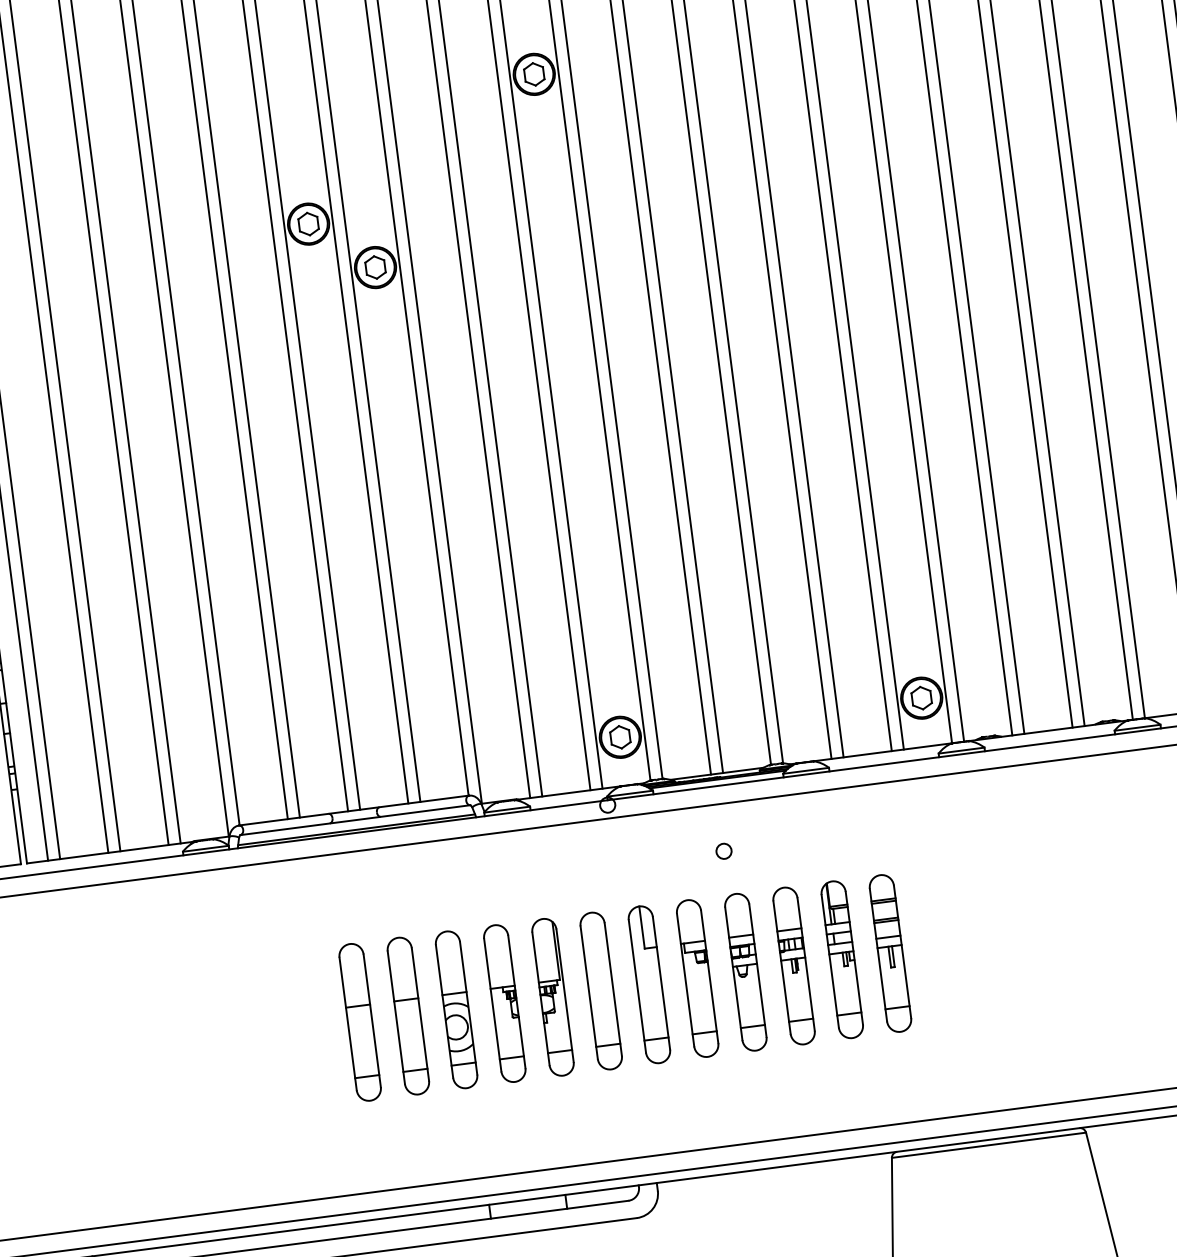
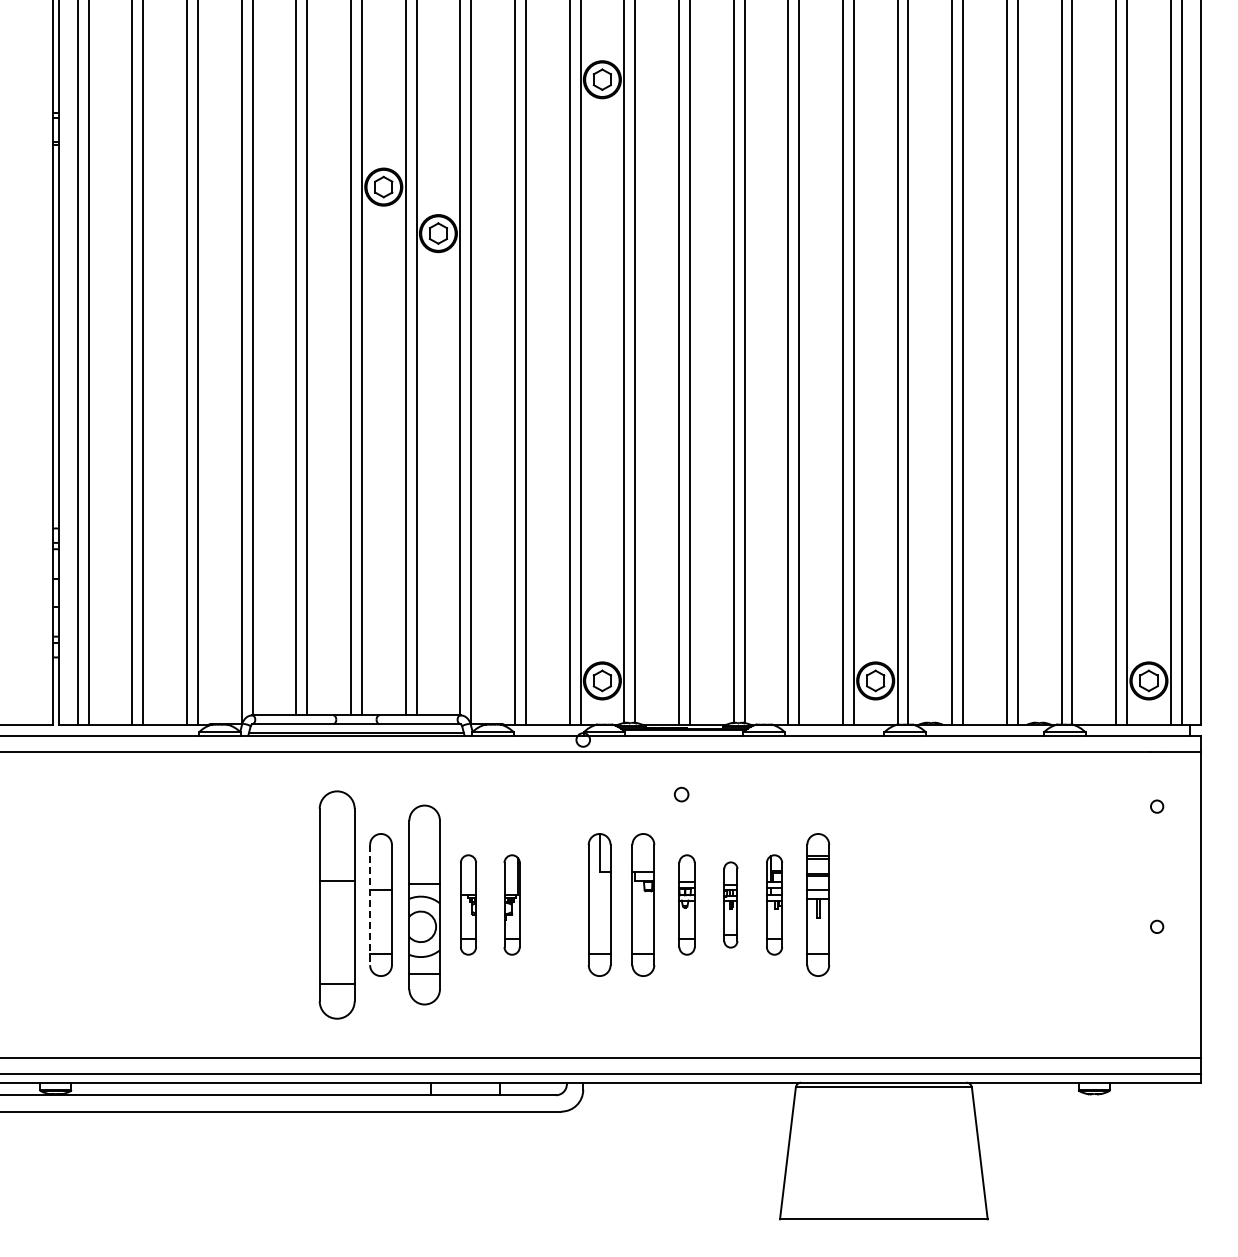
part: (842, 959) -> (774, 904), size x0.7
part: (793, 965) -> (730, 904), size x0.6
part: (745, 971) -> (686, 904), size x0.7
part: (600, 990) -> (555, 904), removed
part: (552, 996) -> (511, 904), size x0.7
part: (504, 1003) -> (468, 904), size x0.7
part: (456, 1009) -> (424, 904), size x1.4
line: (396, 1018) -> (370, 905), solid -> dashed
part: (360, 1021) -> (337, 904), size x1.6

